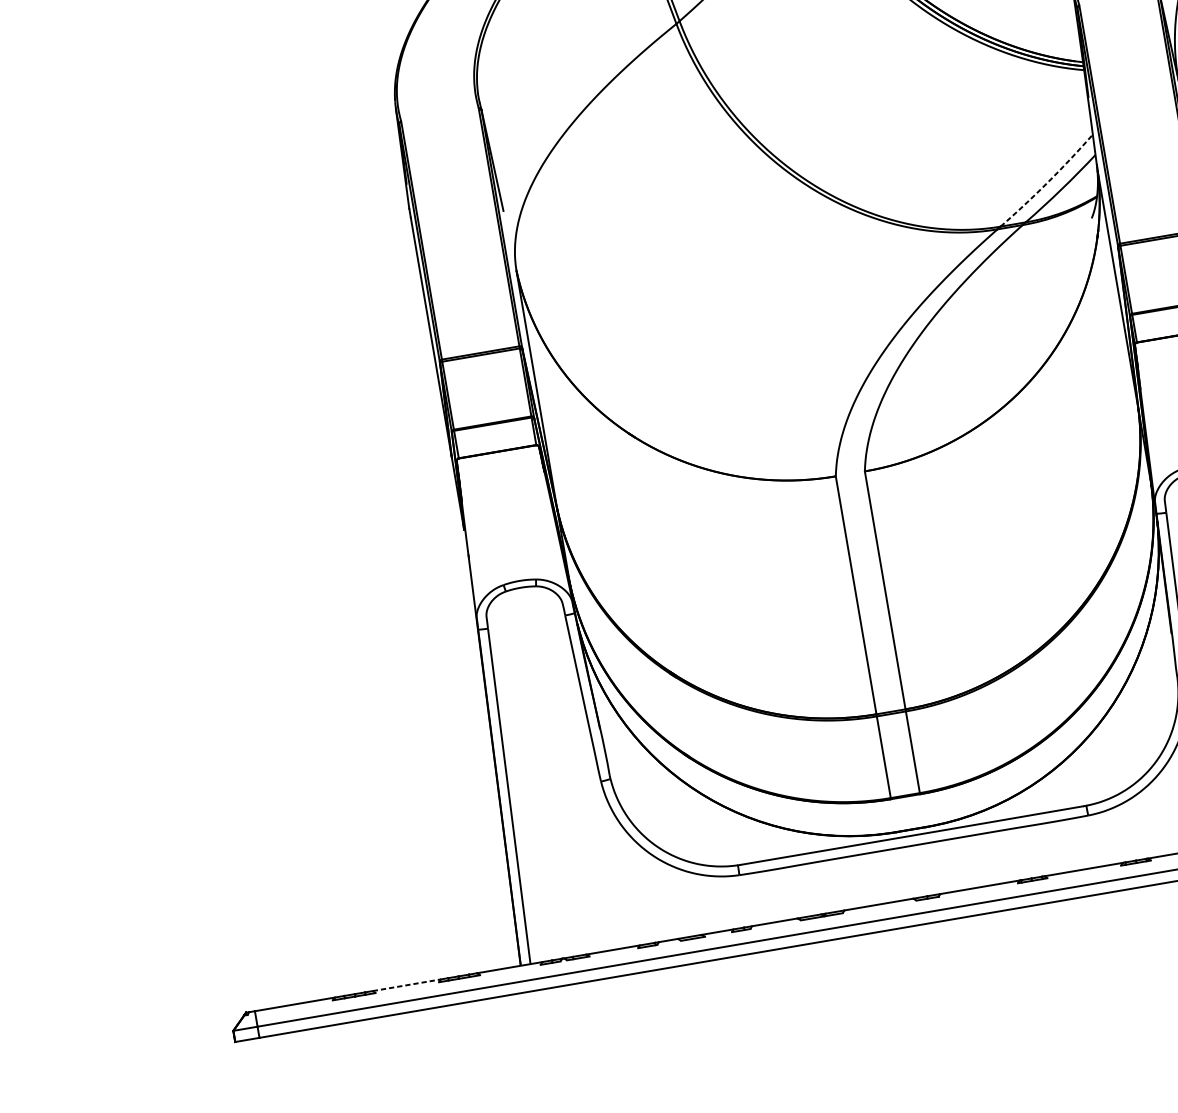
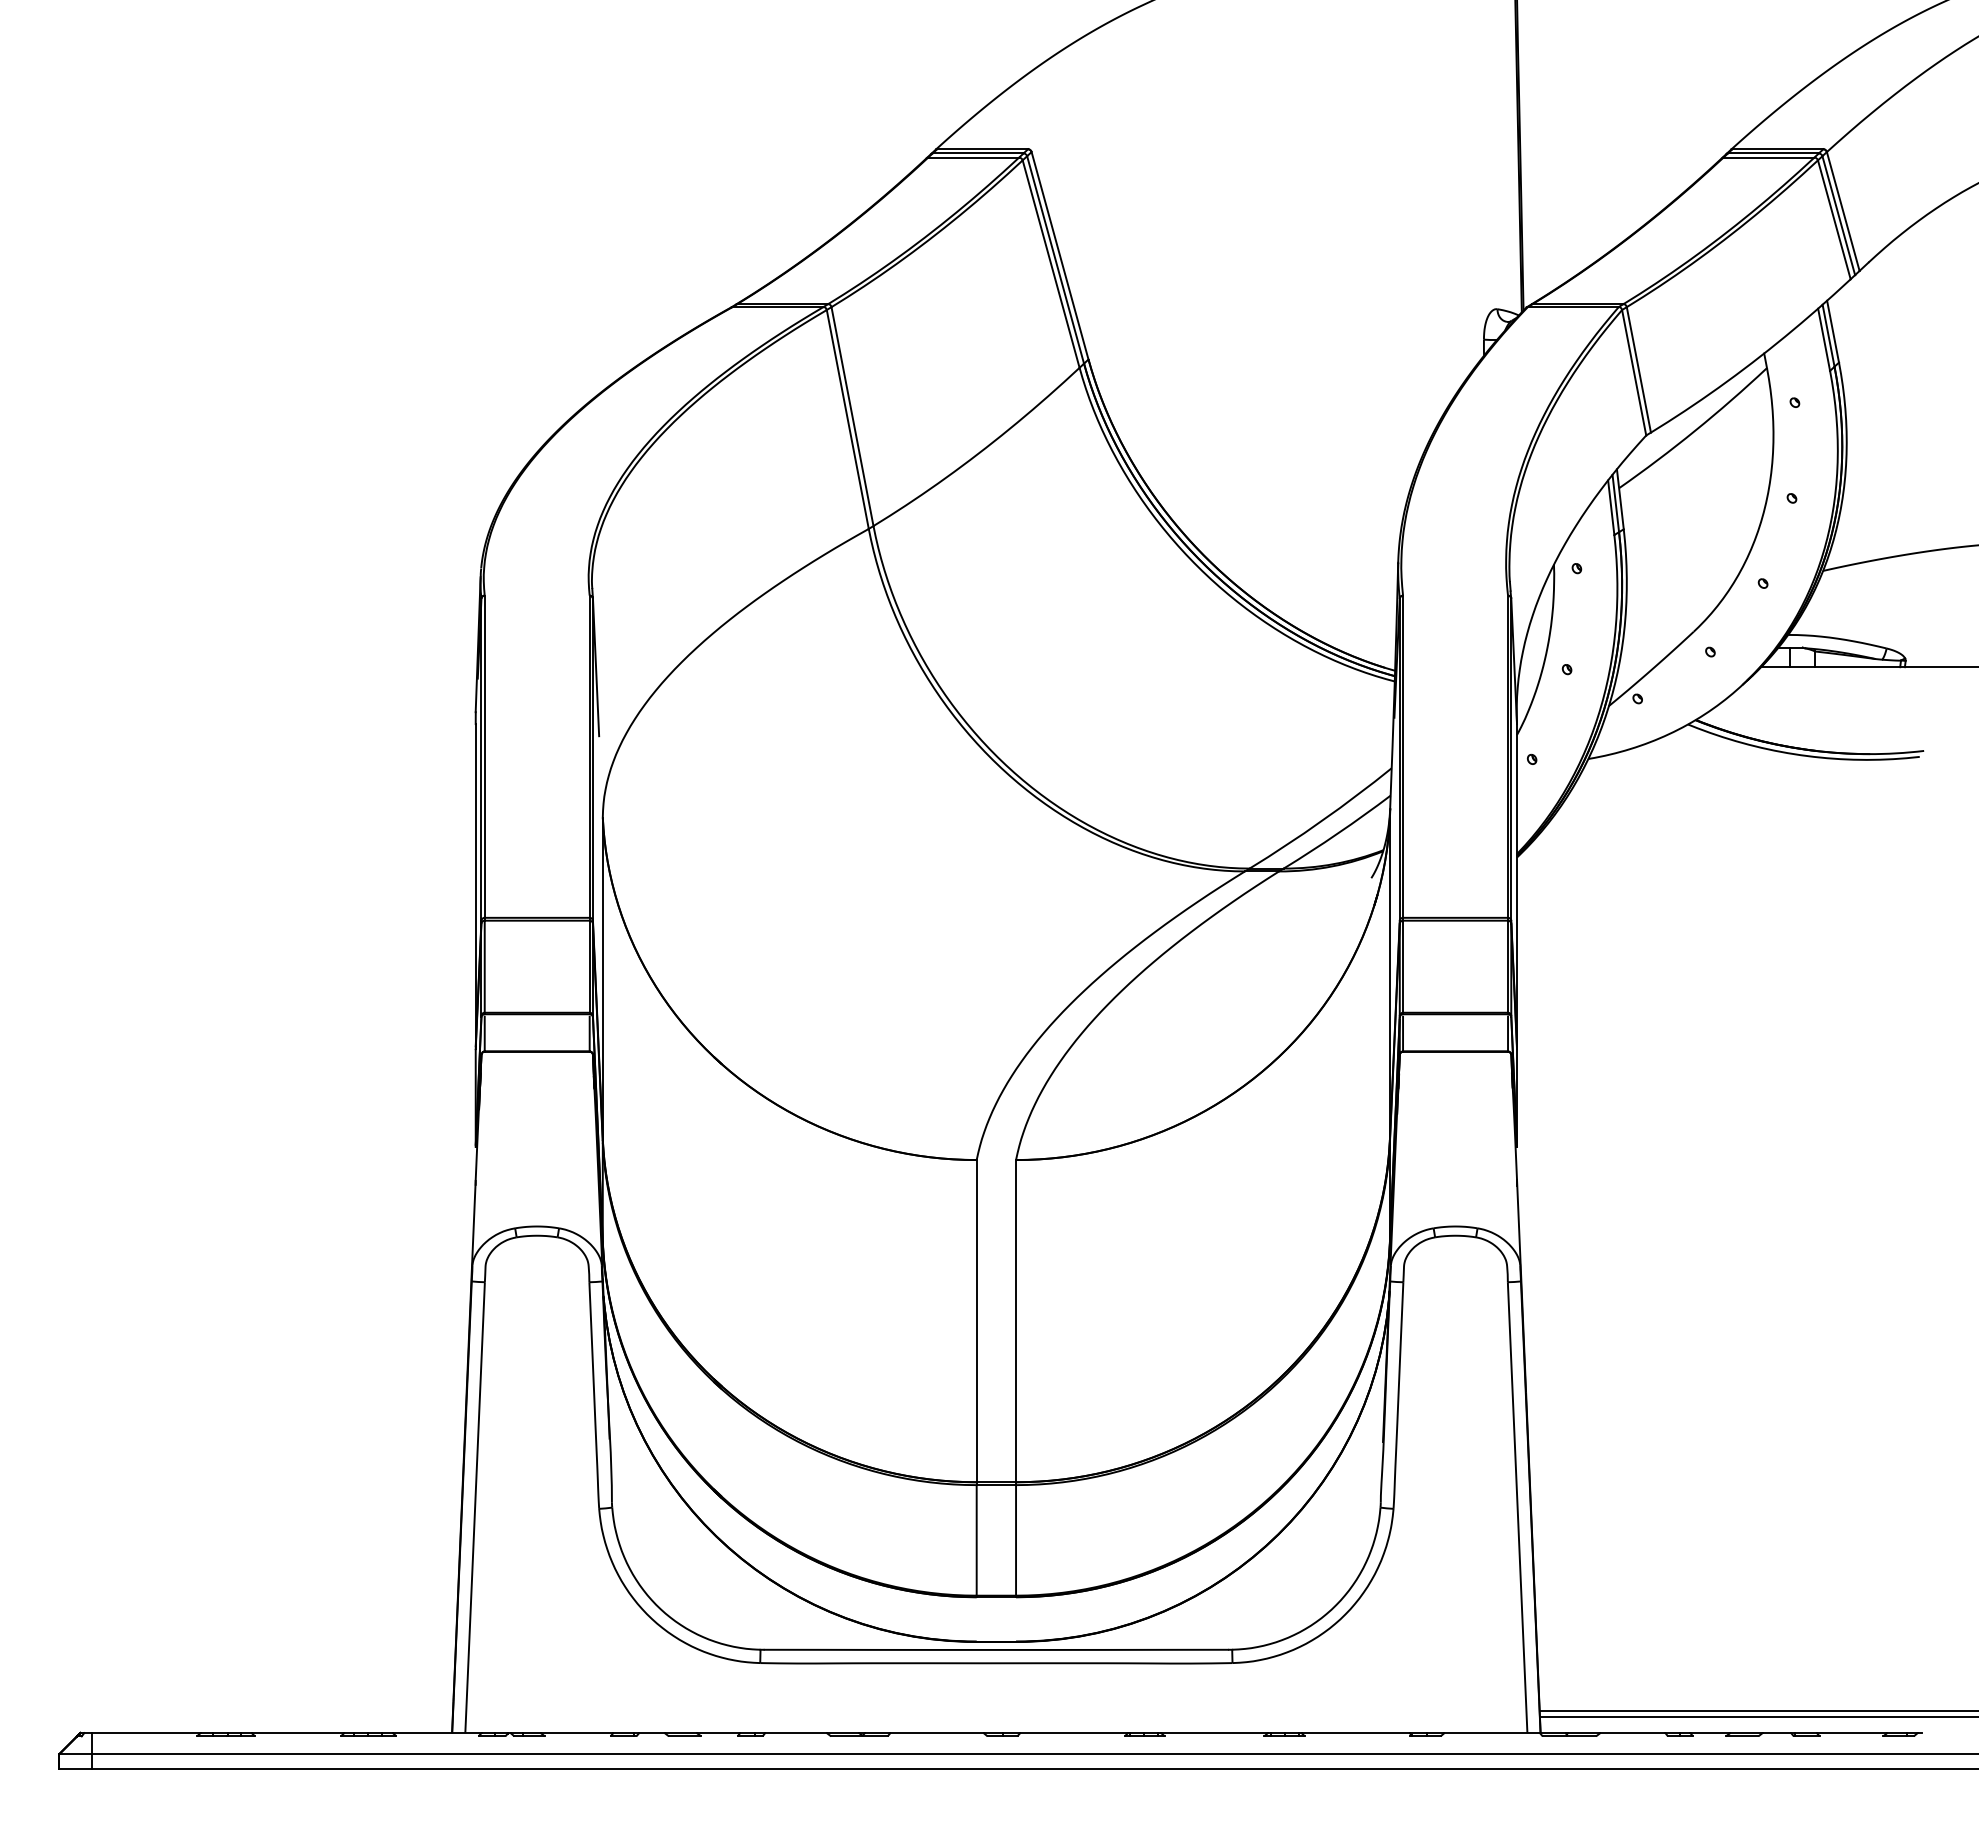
arc: (1048, 181) -> (1322, 820), dashed -> solid
line: (407, 985) -> (298, 1733), dashed -> solid

